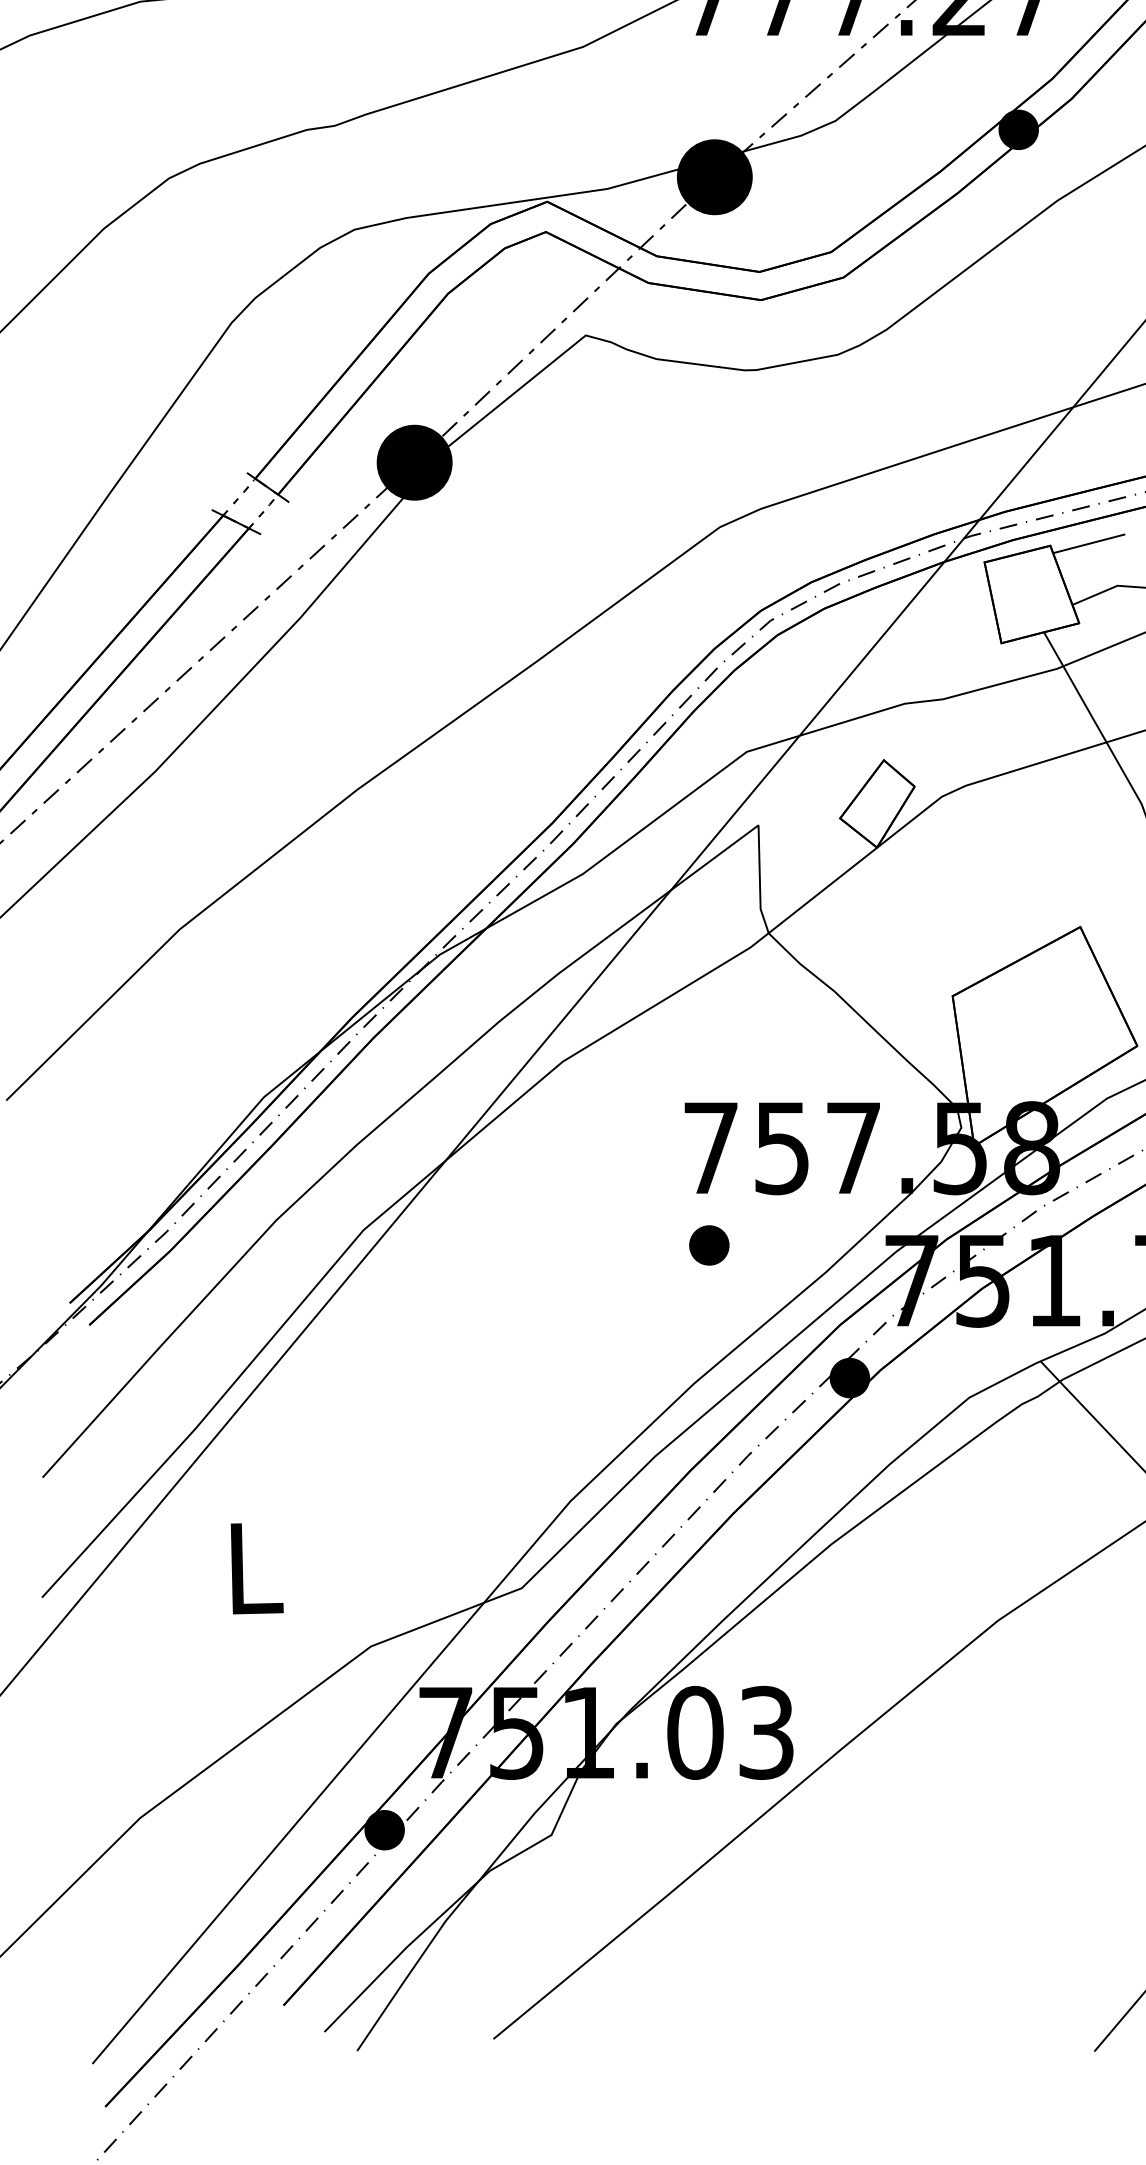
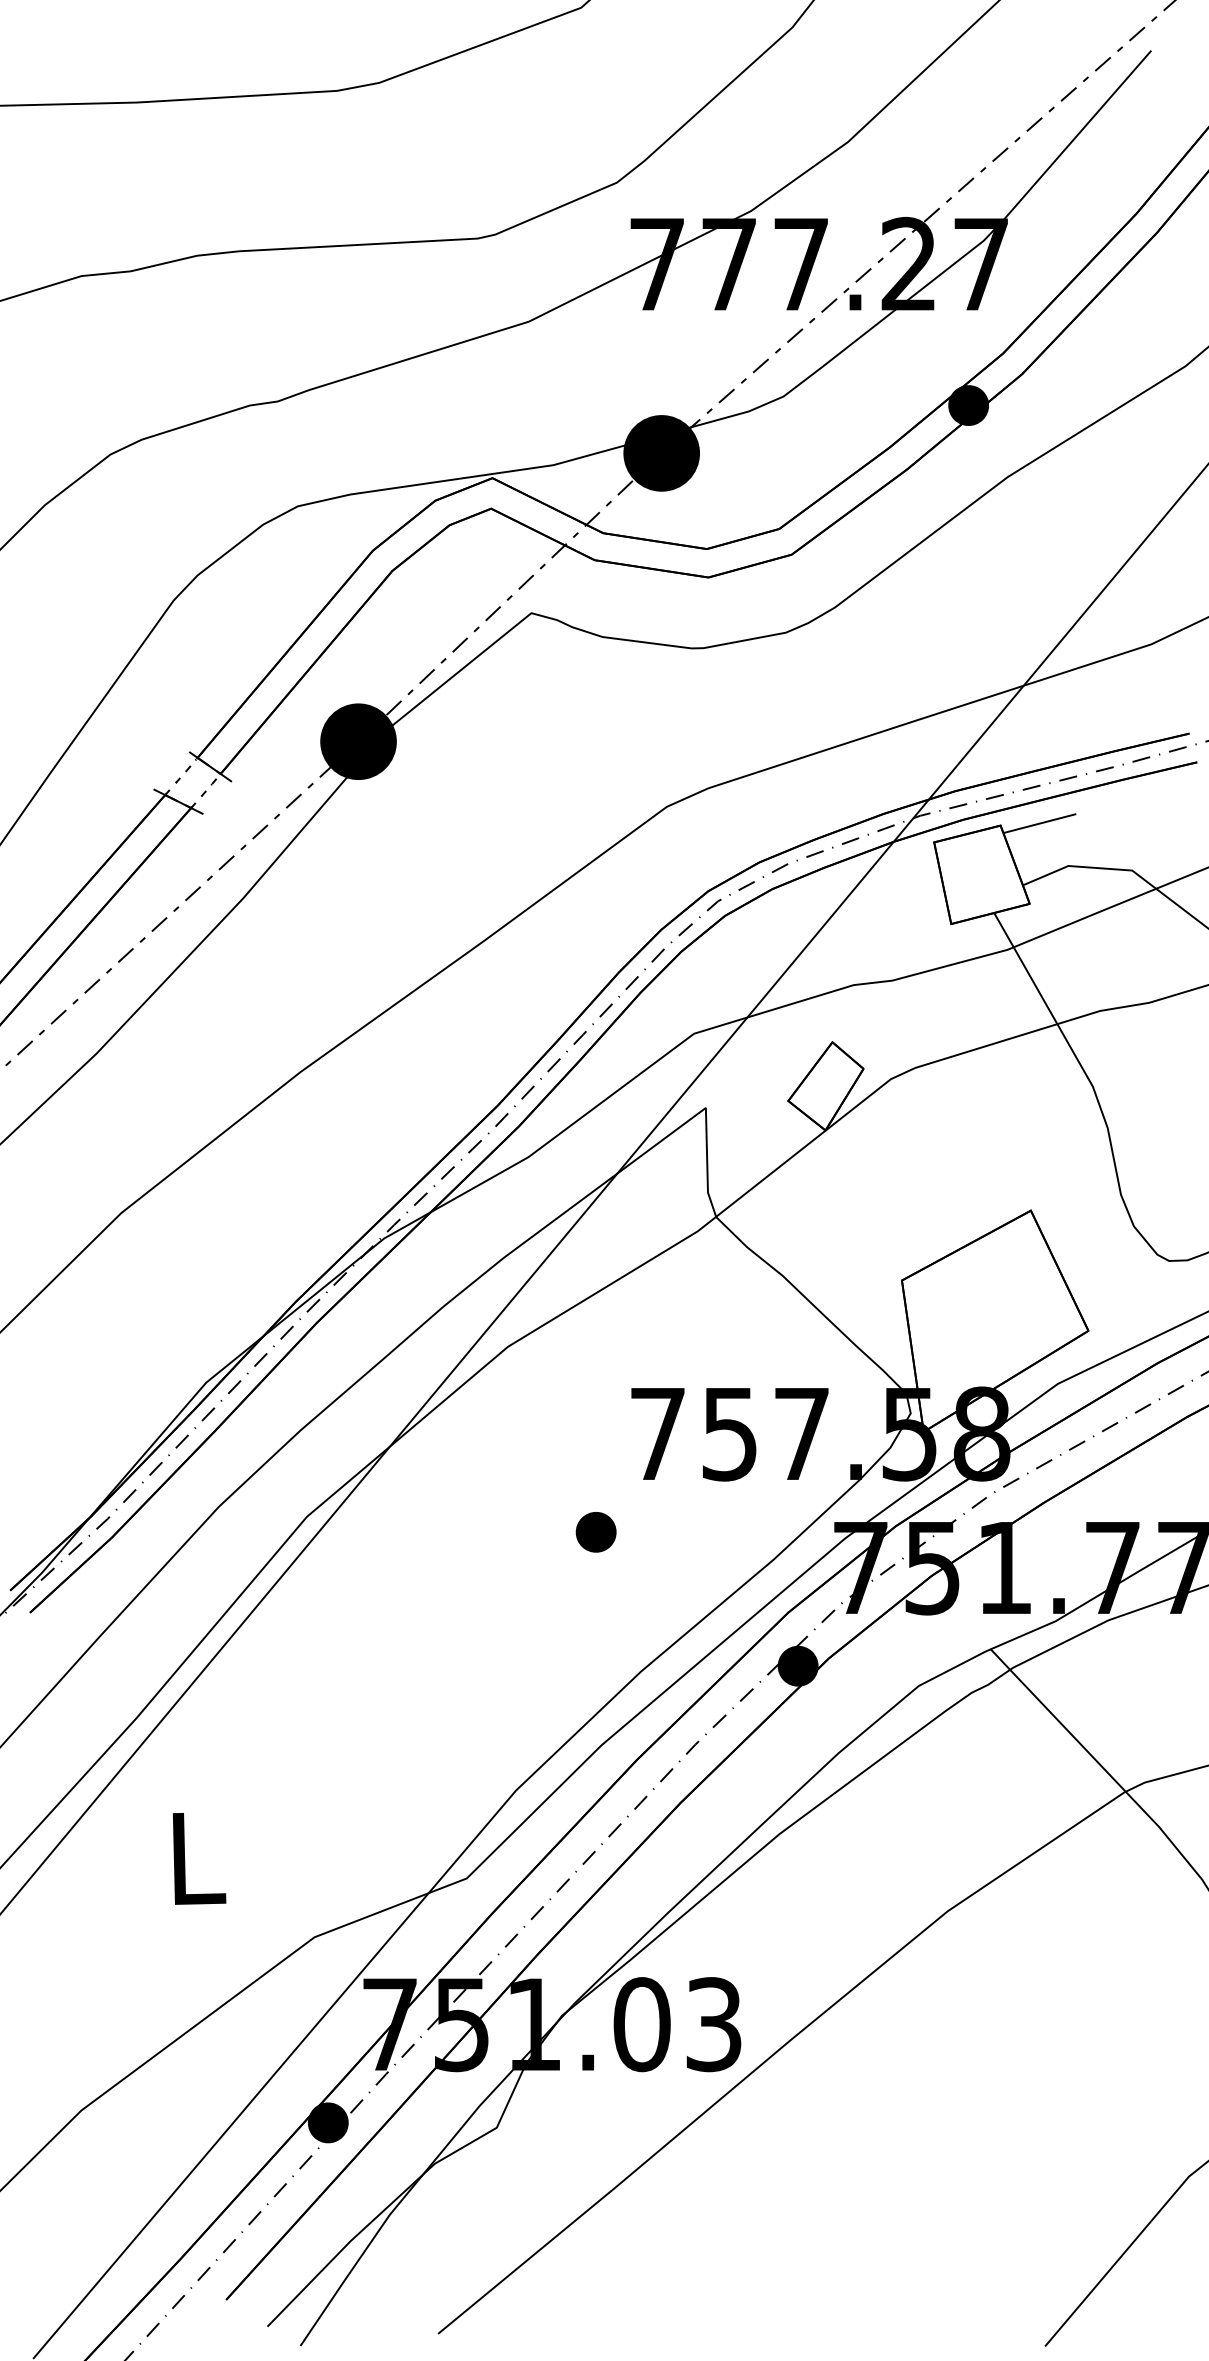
part: (708, 1245) -> (595, 1532), moved

